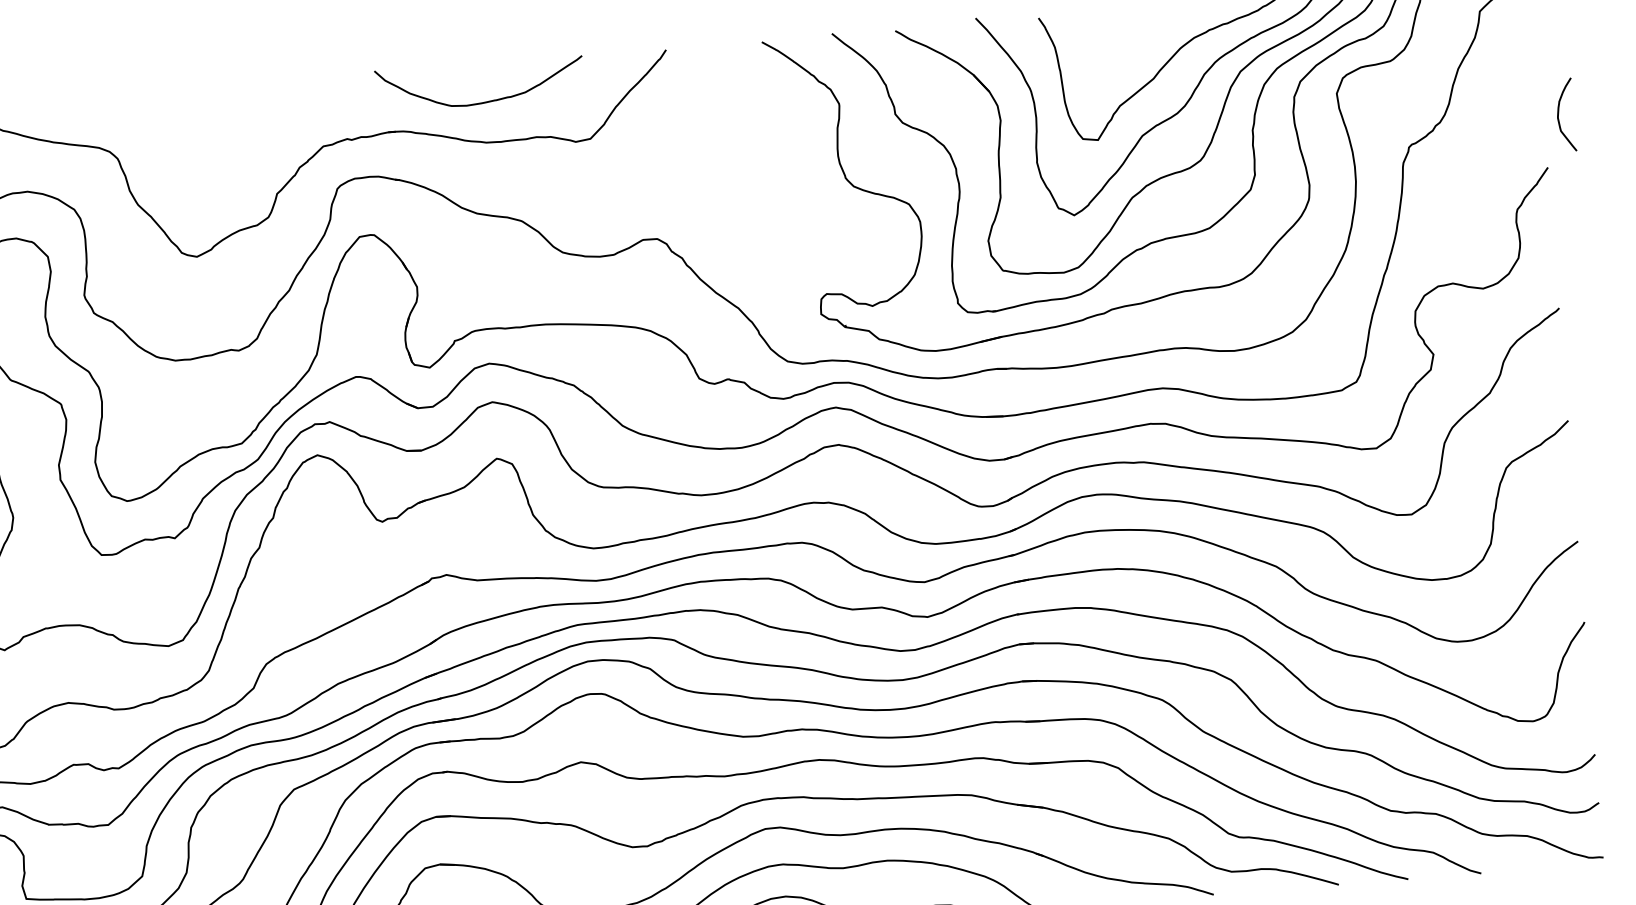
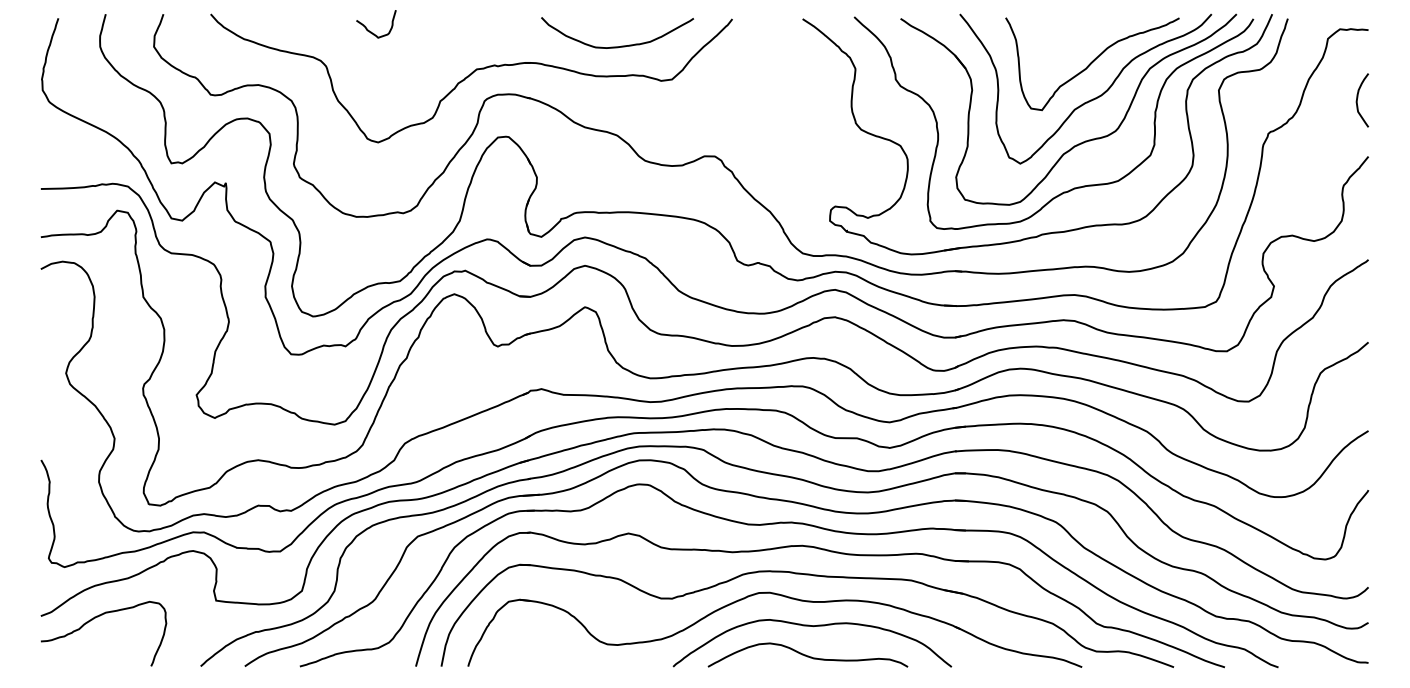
curve: (486, 100) -> (621, 45), moved
curve: (175, 106) -> (371, 31), added
curve: (1559, 111) -> (1358, 97), moved

